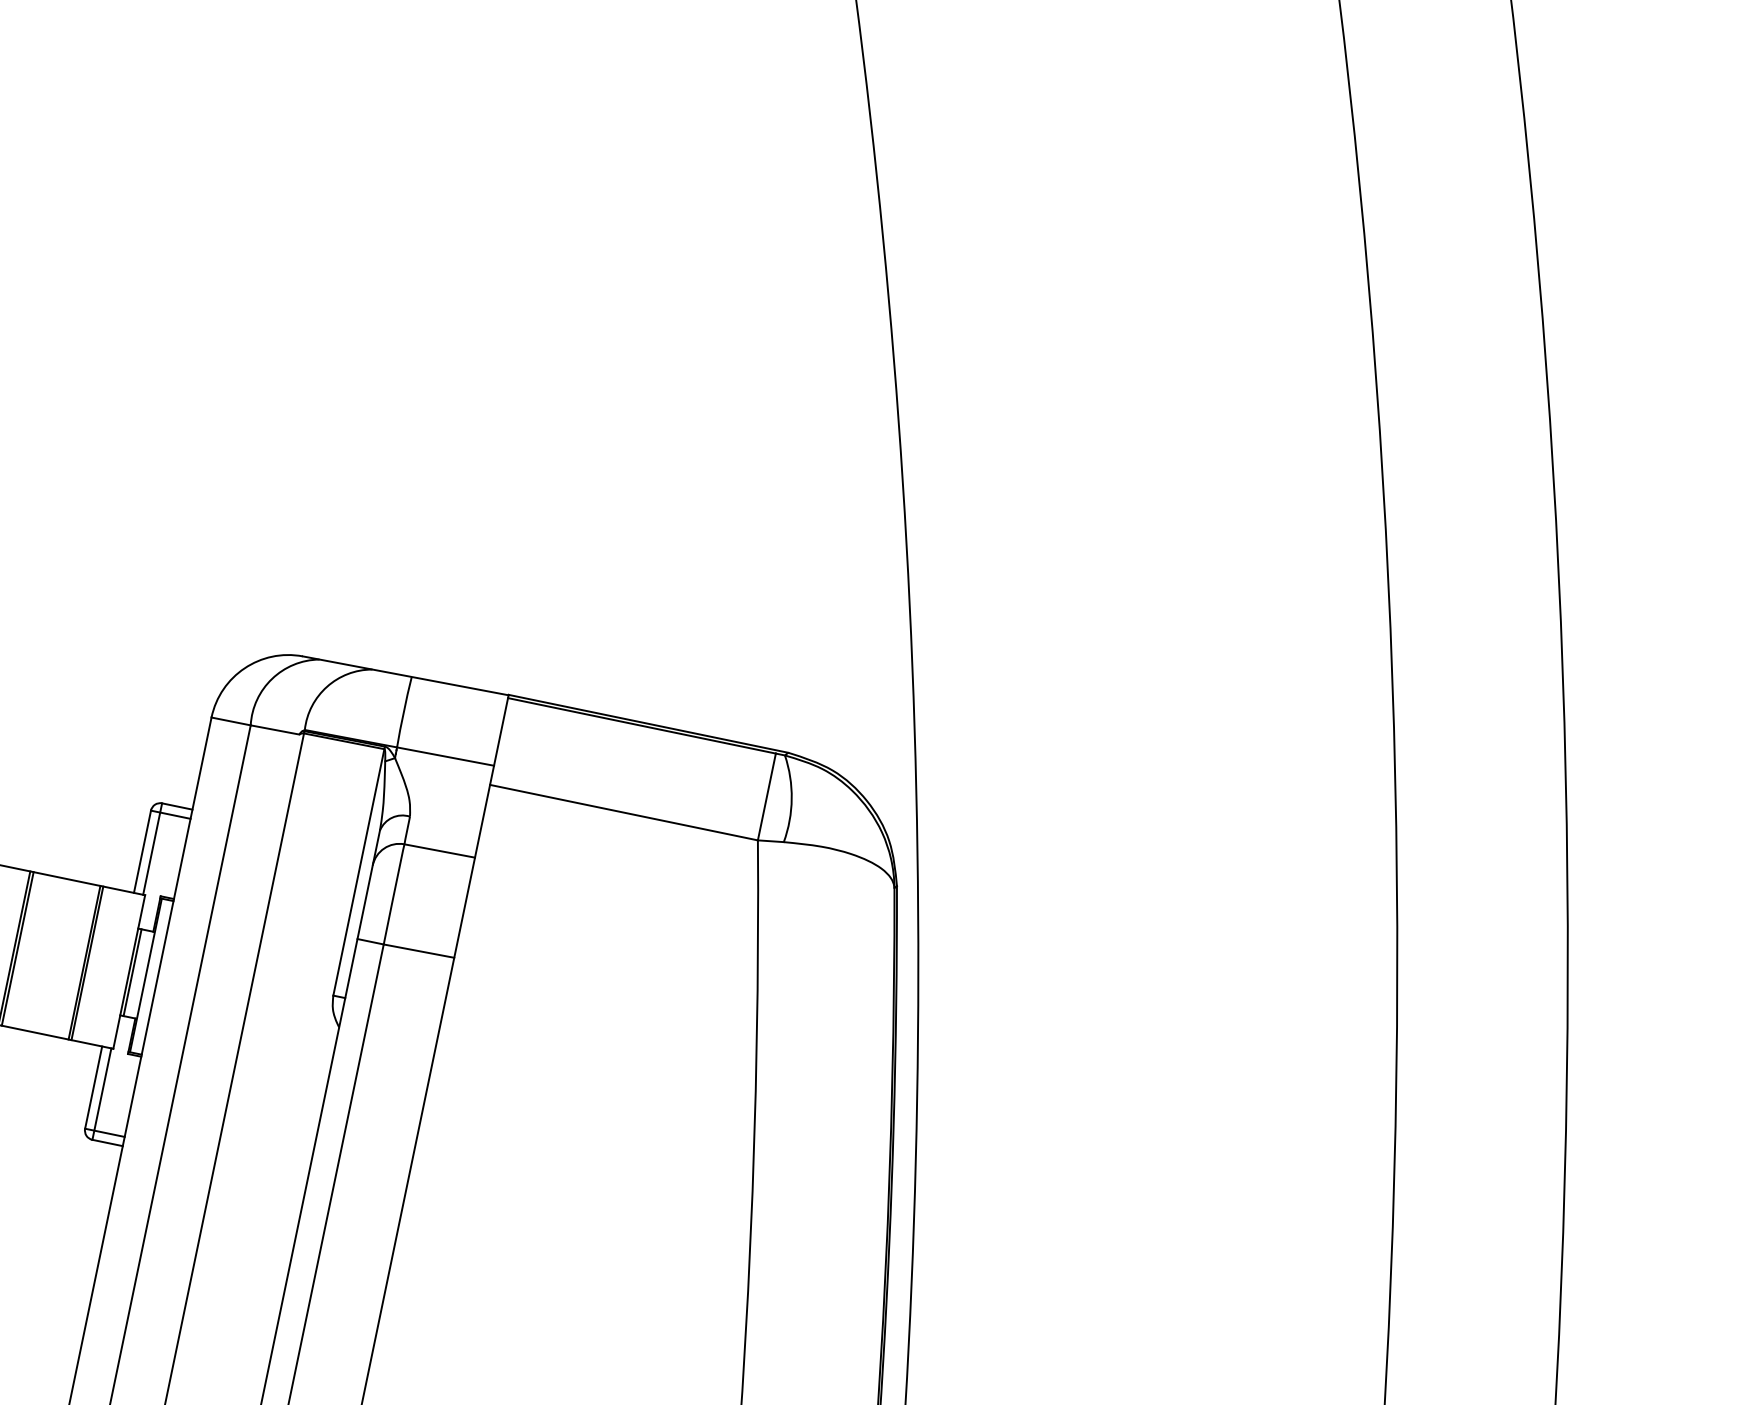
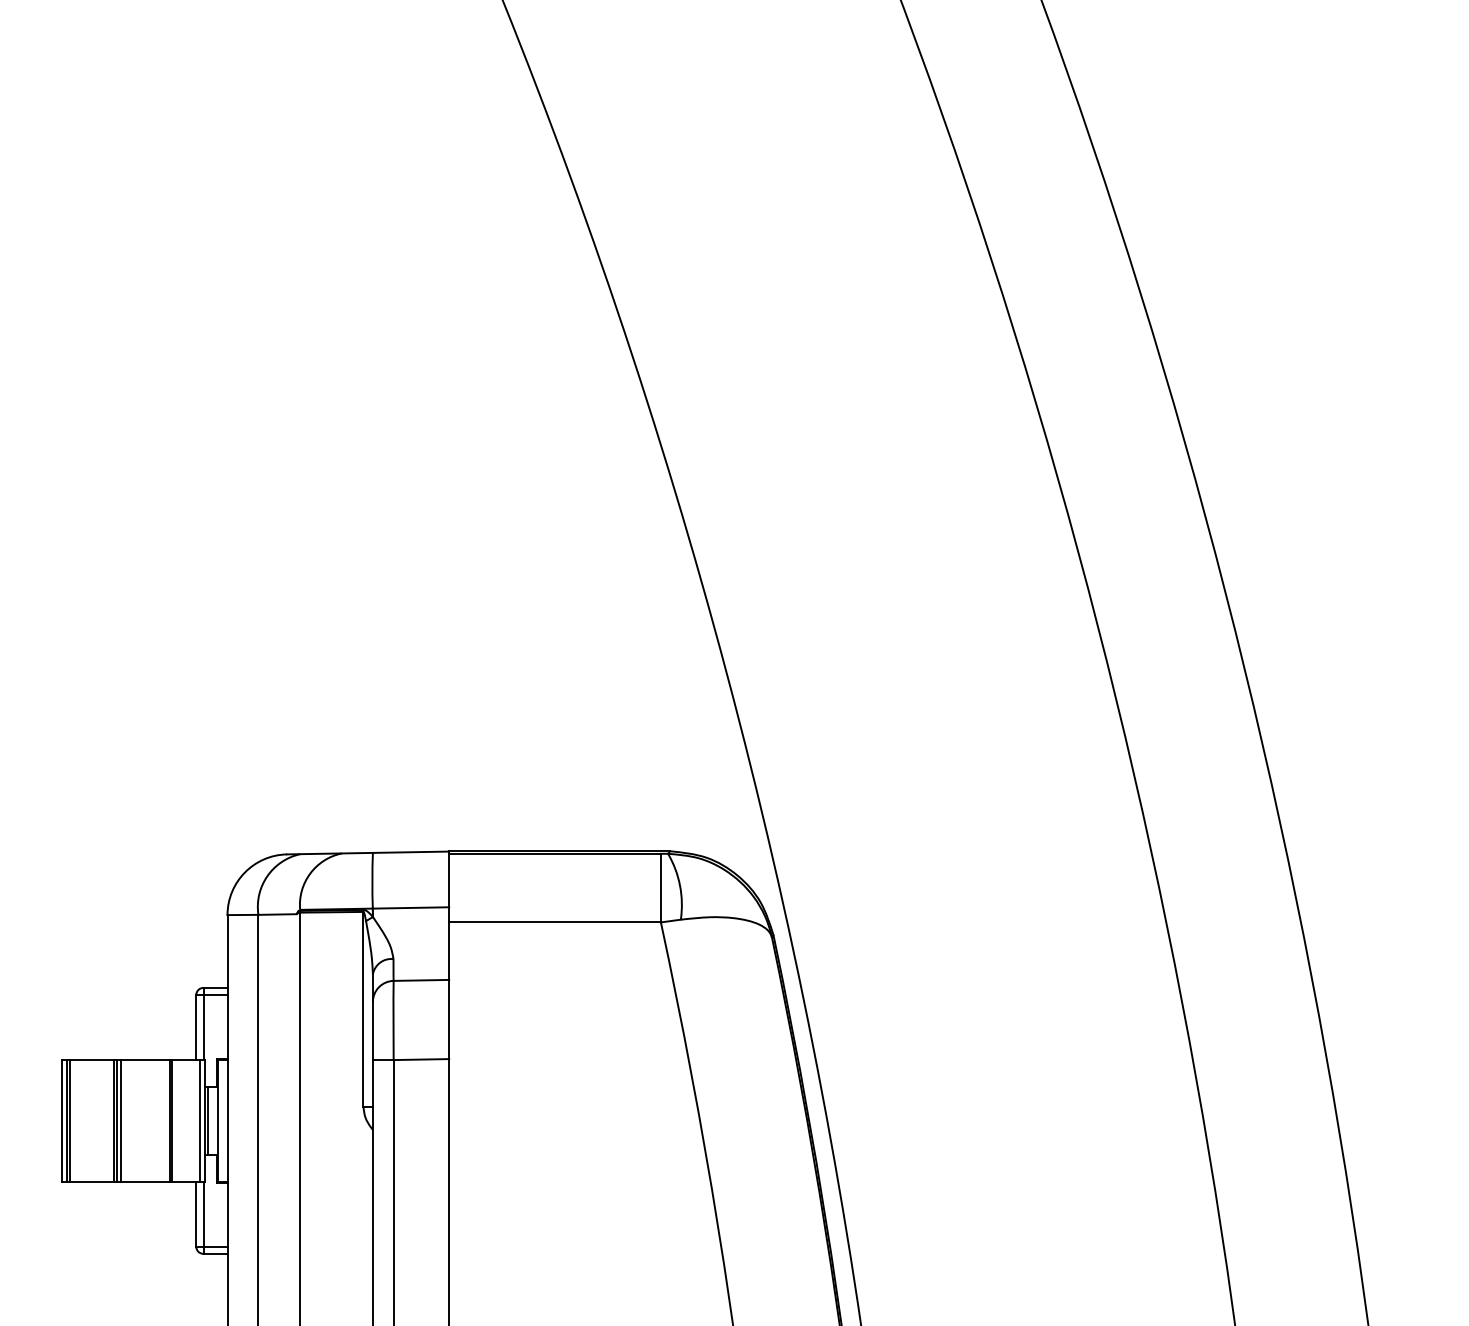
line: (23, 949) -> (121, 1120), added
line: (122, 970) -> (199, 1120), added

